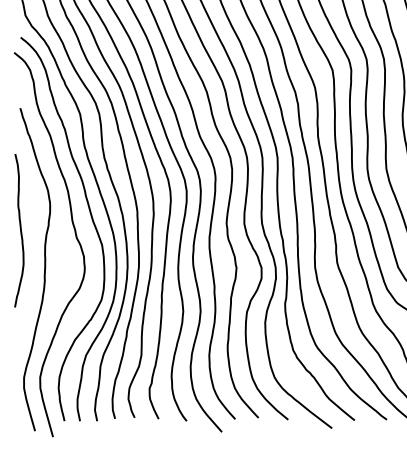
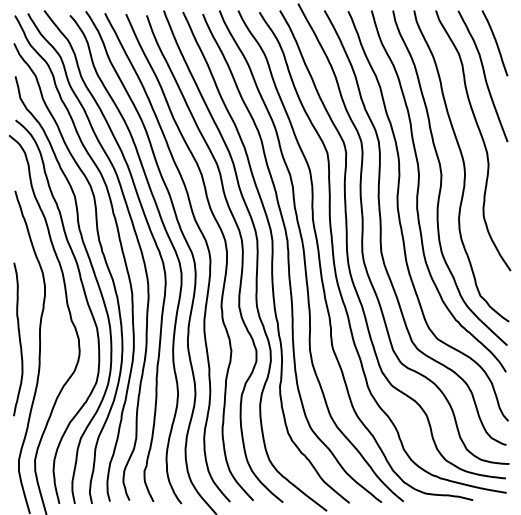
curve: (19, 229) -> (18, 338), moved

